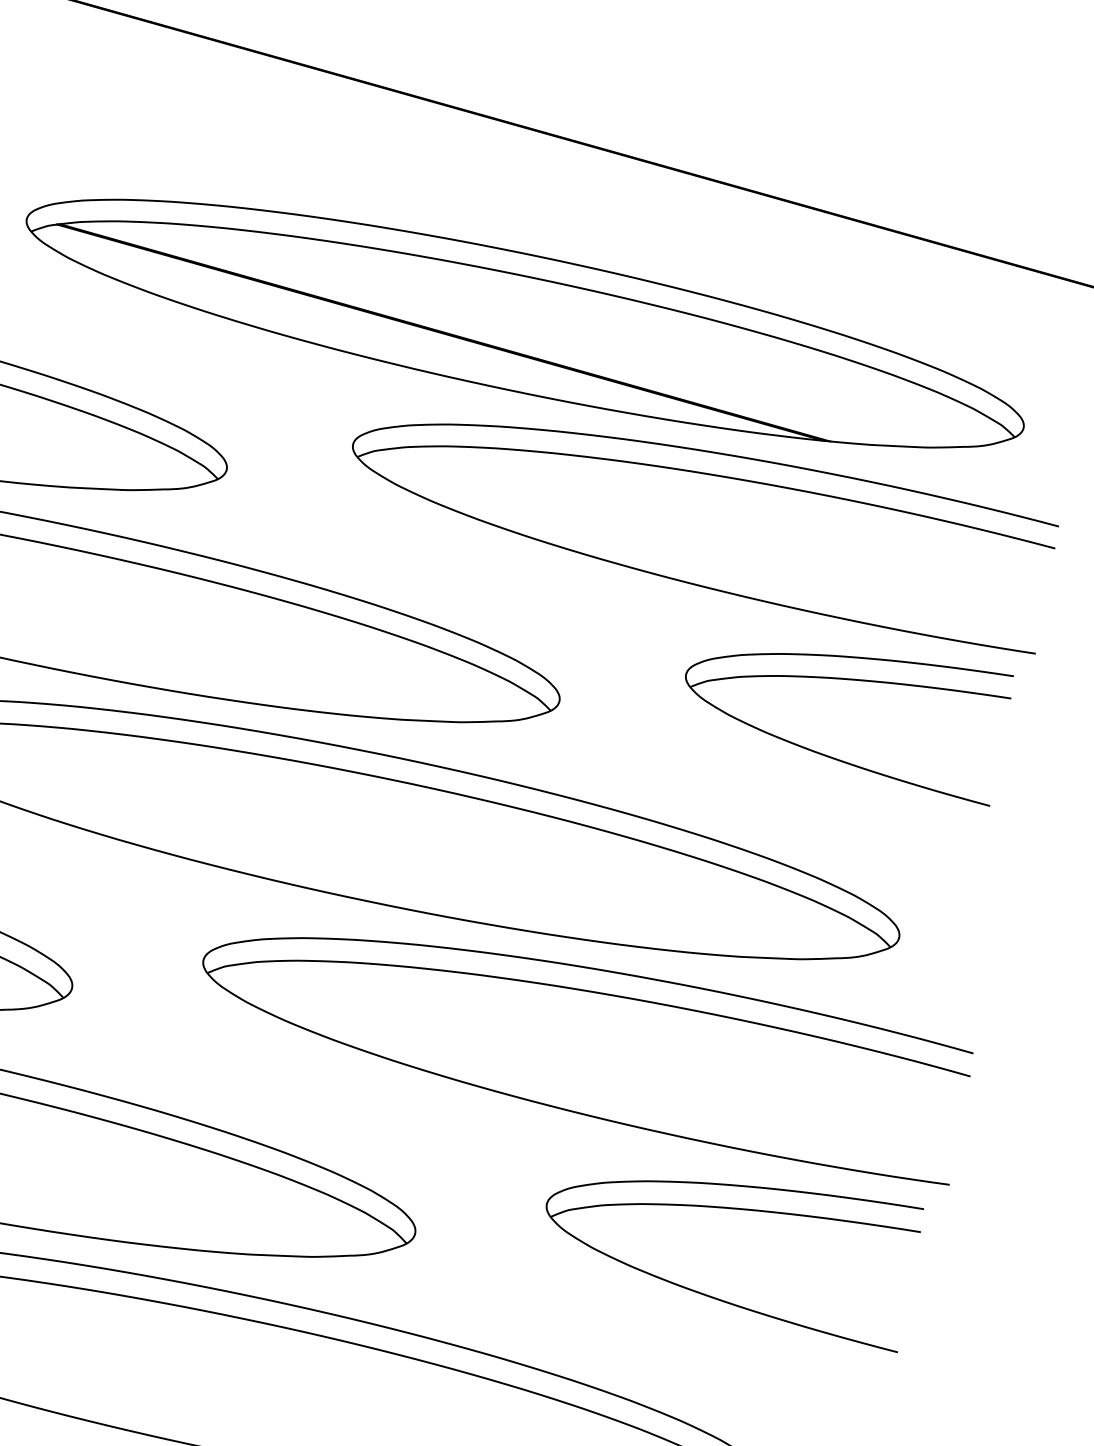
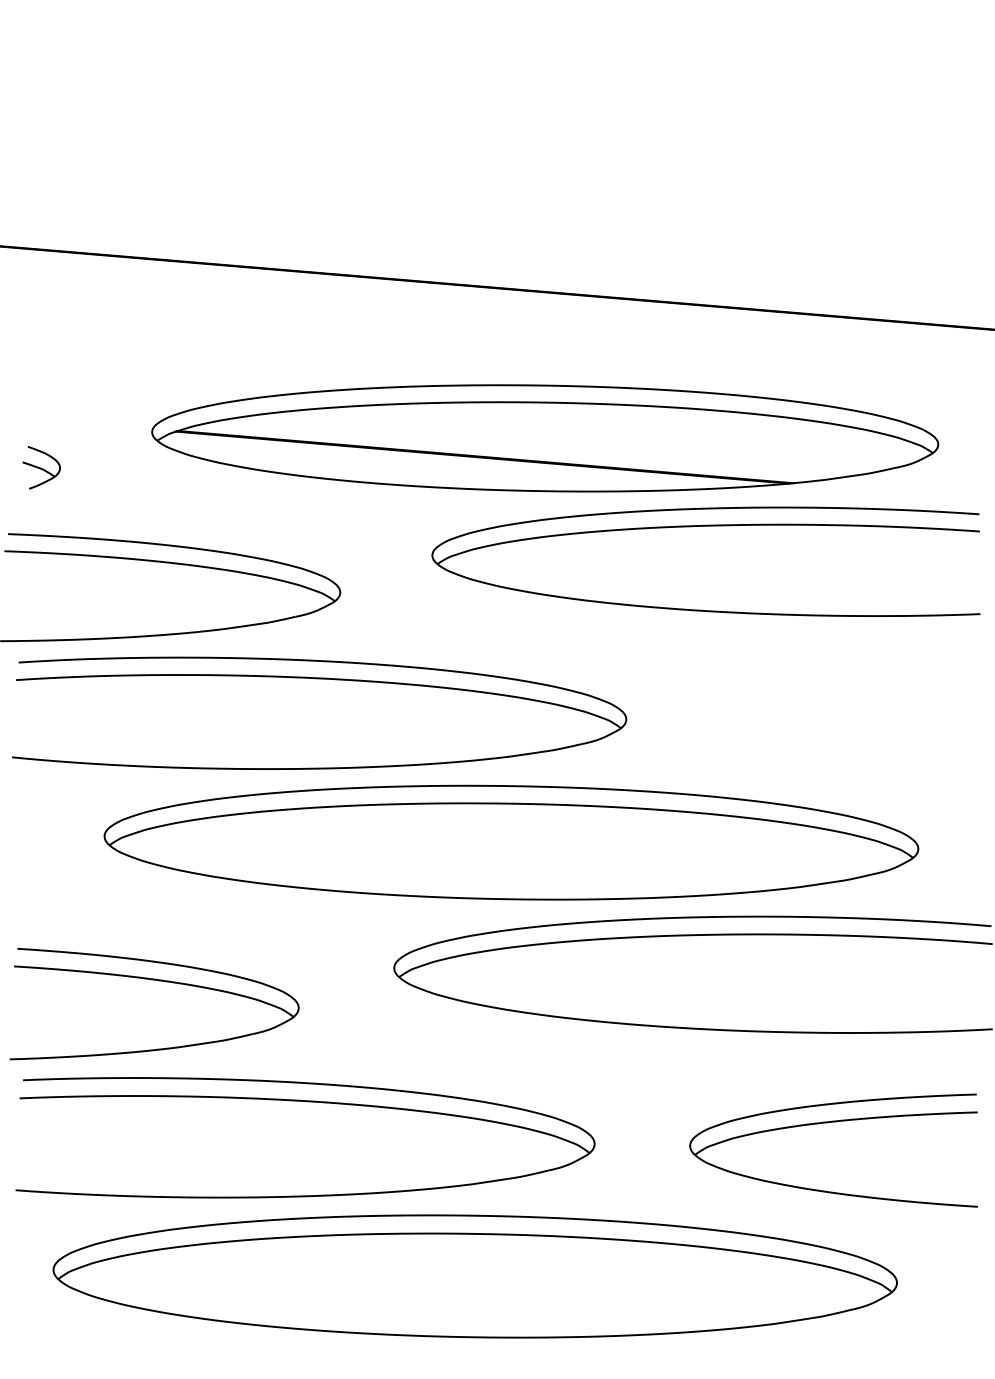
part: (843, 680) -> (838, 662), removed
part: (727, 1209) -> (827, 1123), moved

